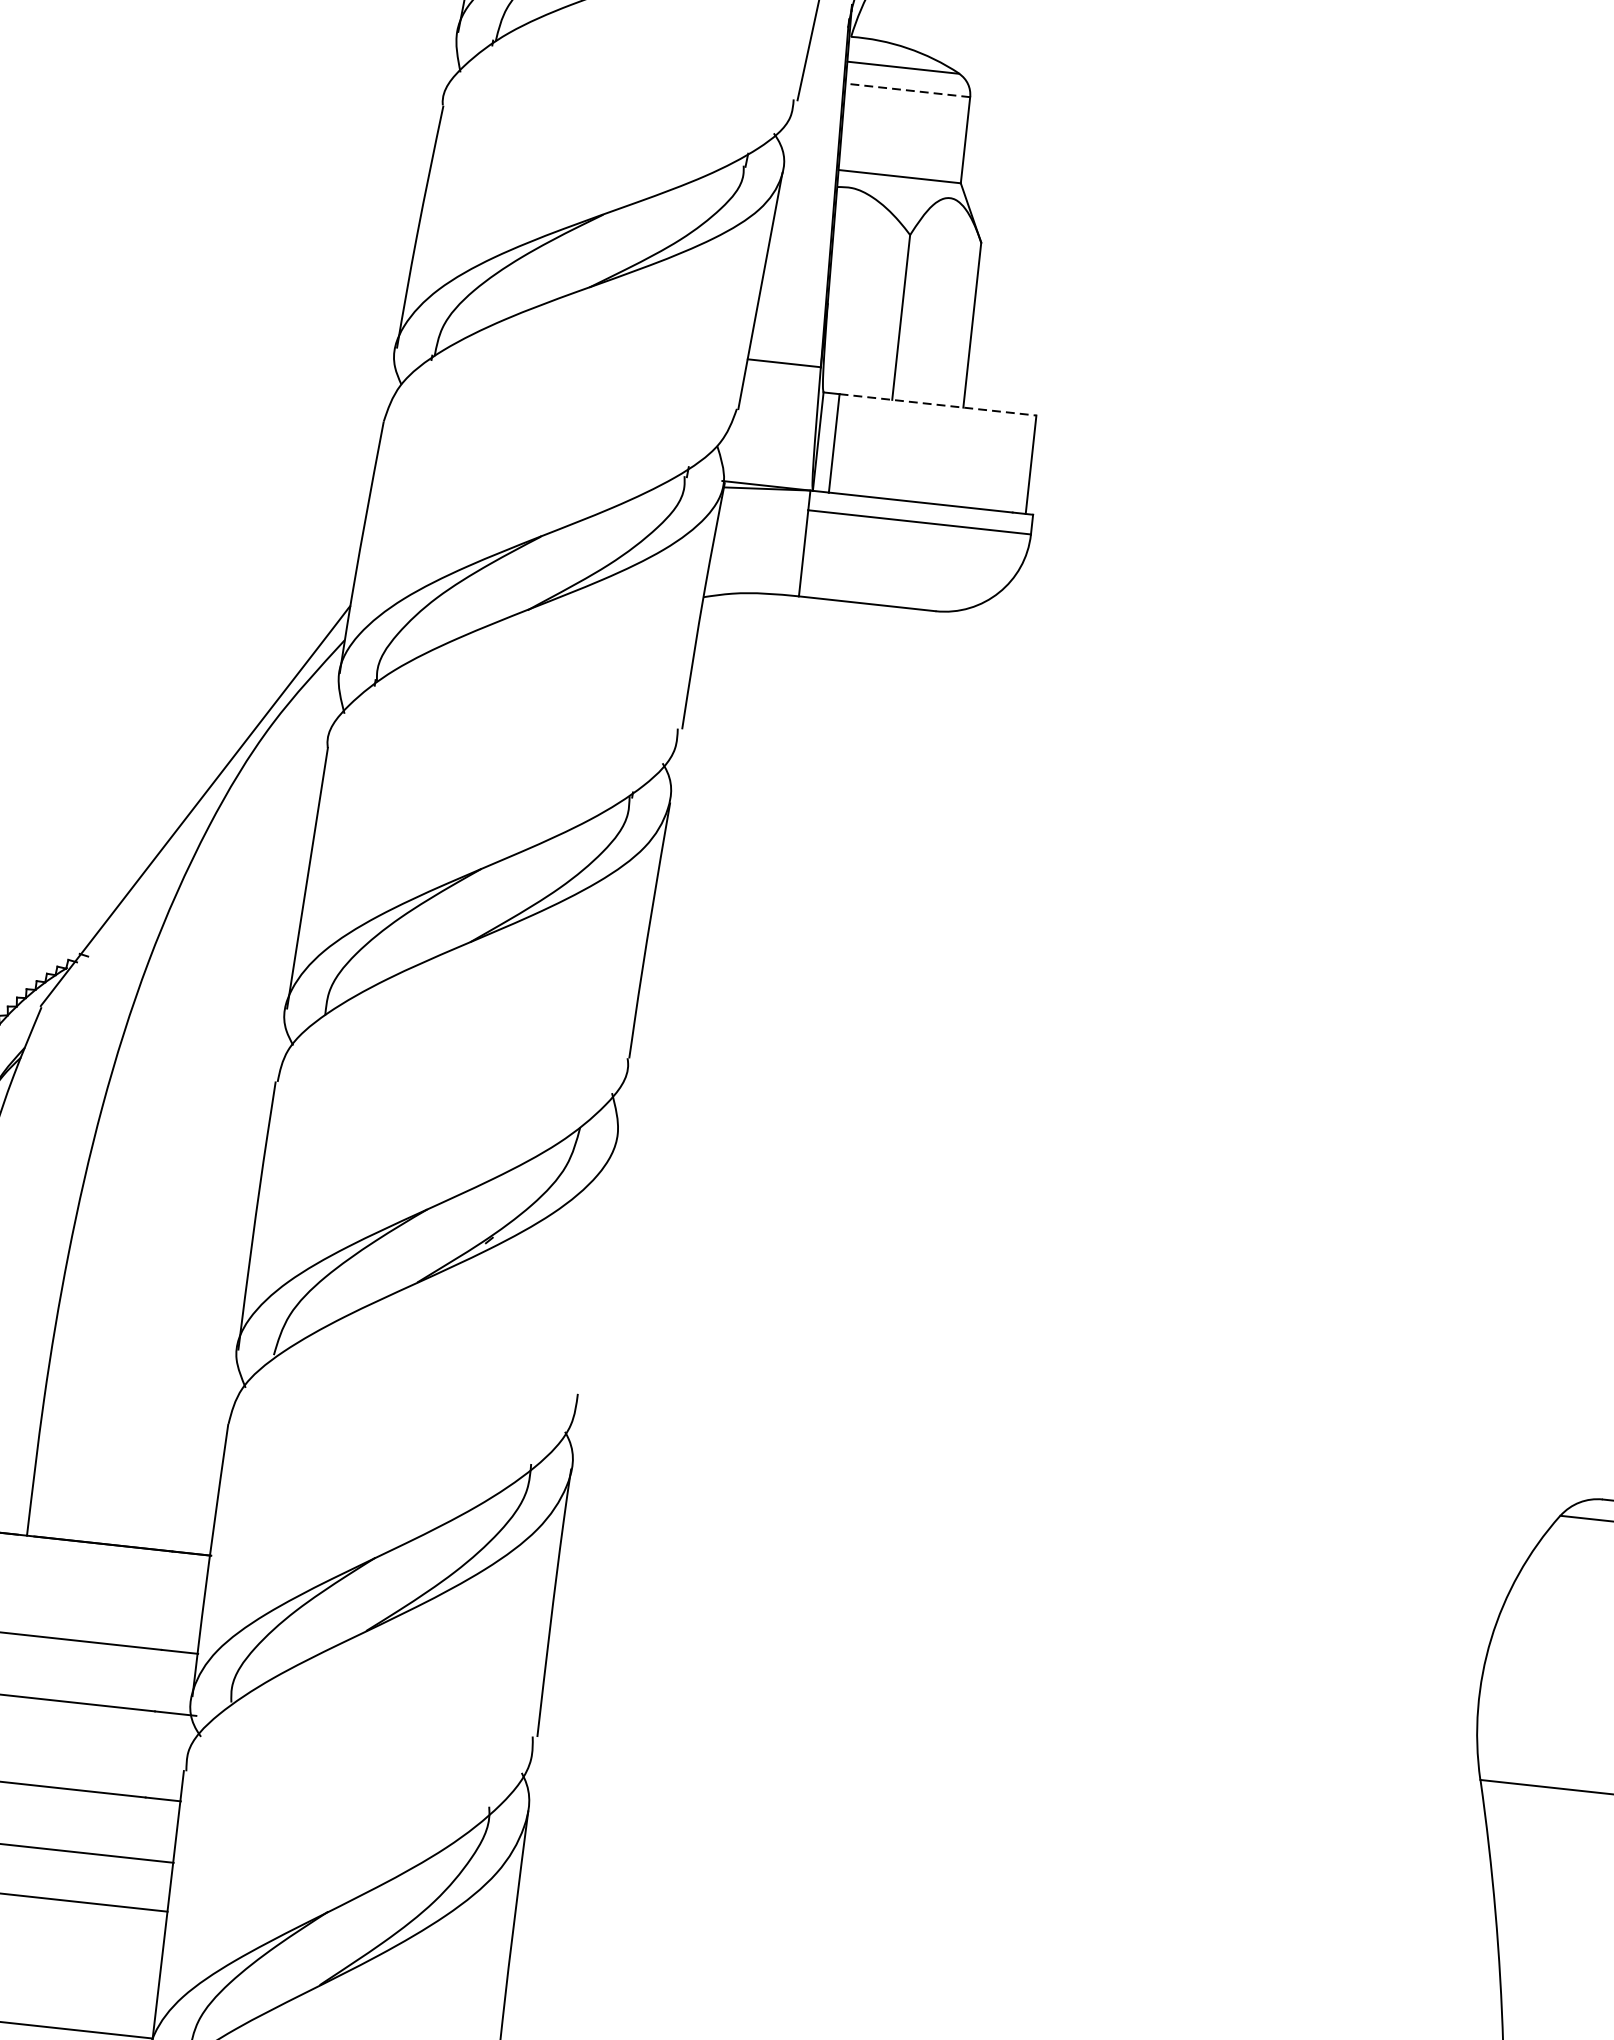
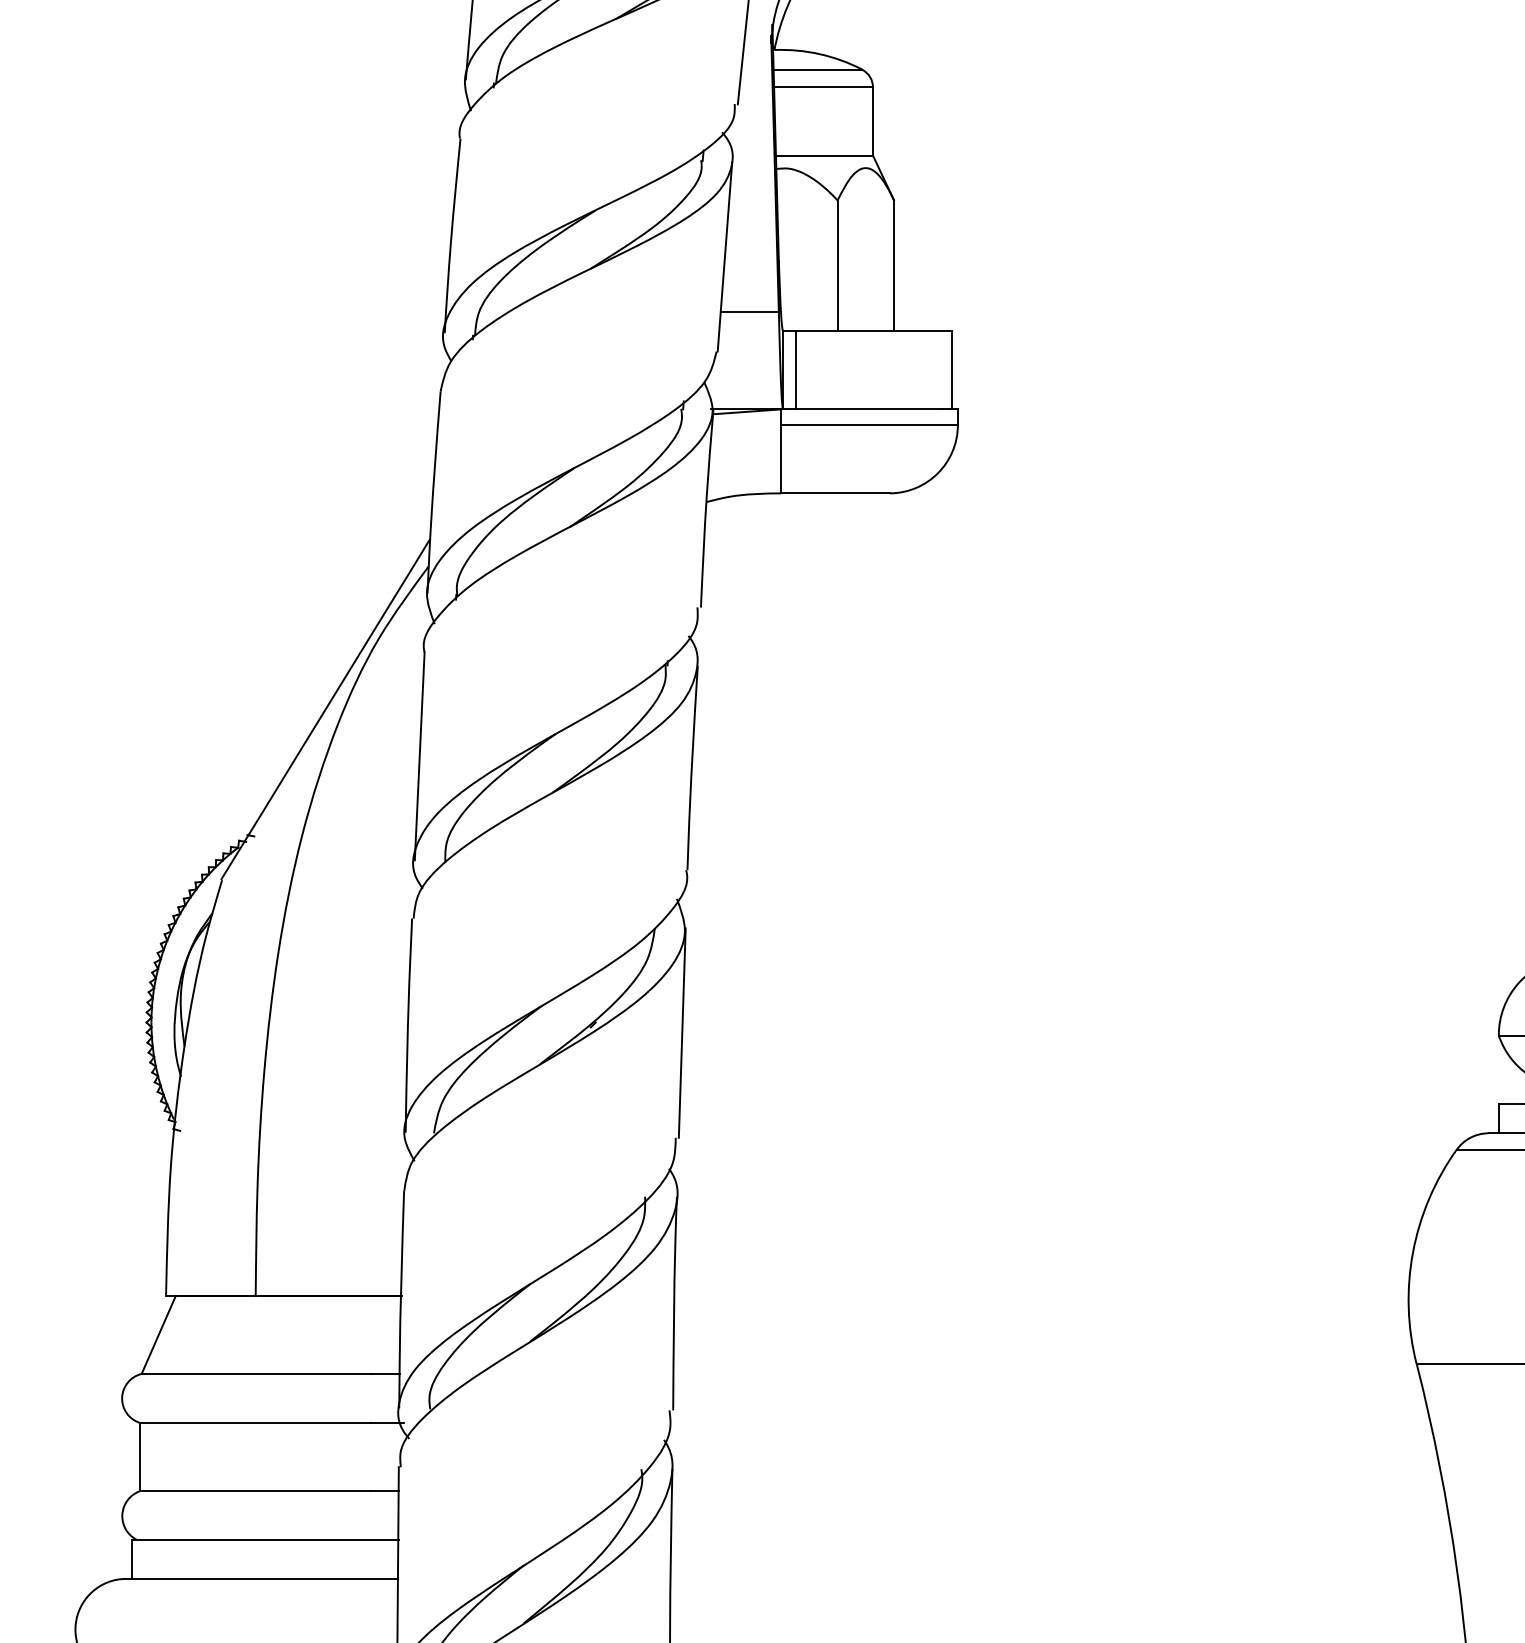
line: (907, 90) -> (823, 87), dashed -> solid
line: (938, 405) -> (874, 331), dashed -> solid
line: (599, 1262) -> (681, 1032), added

